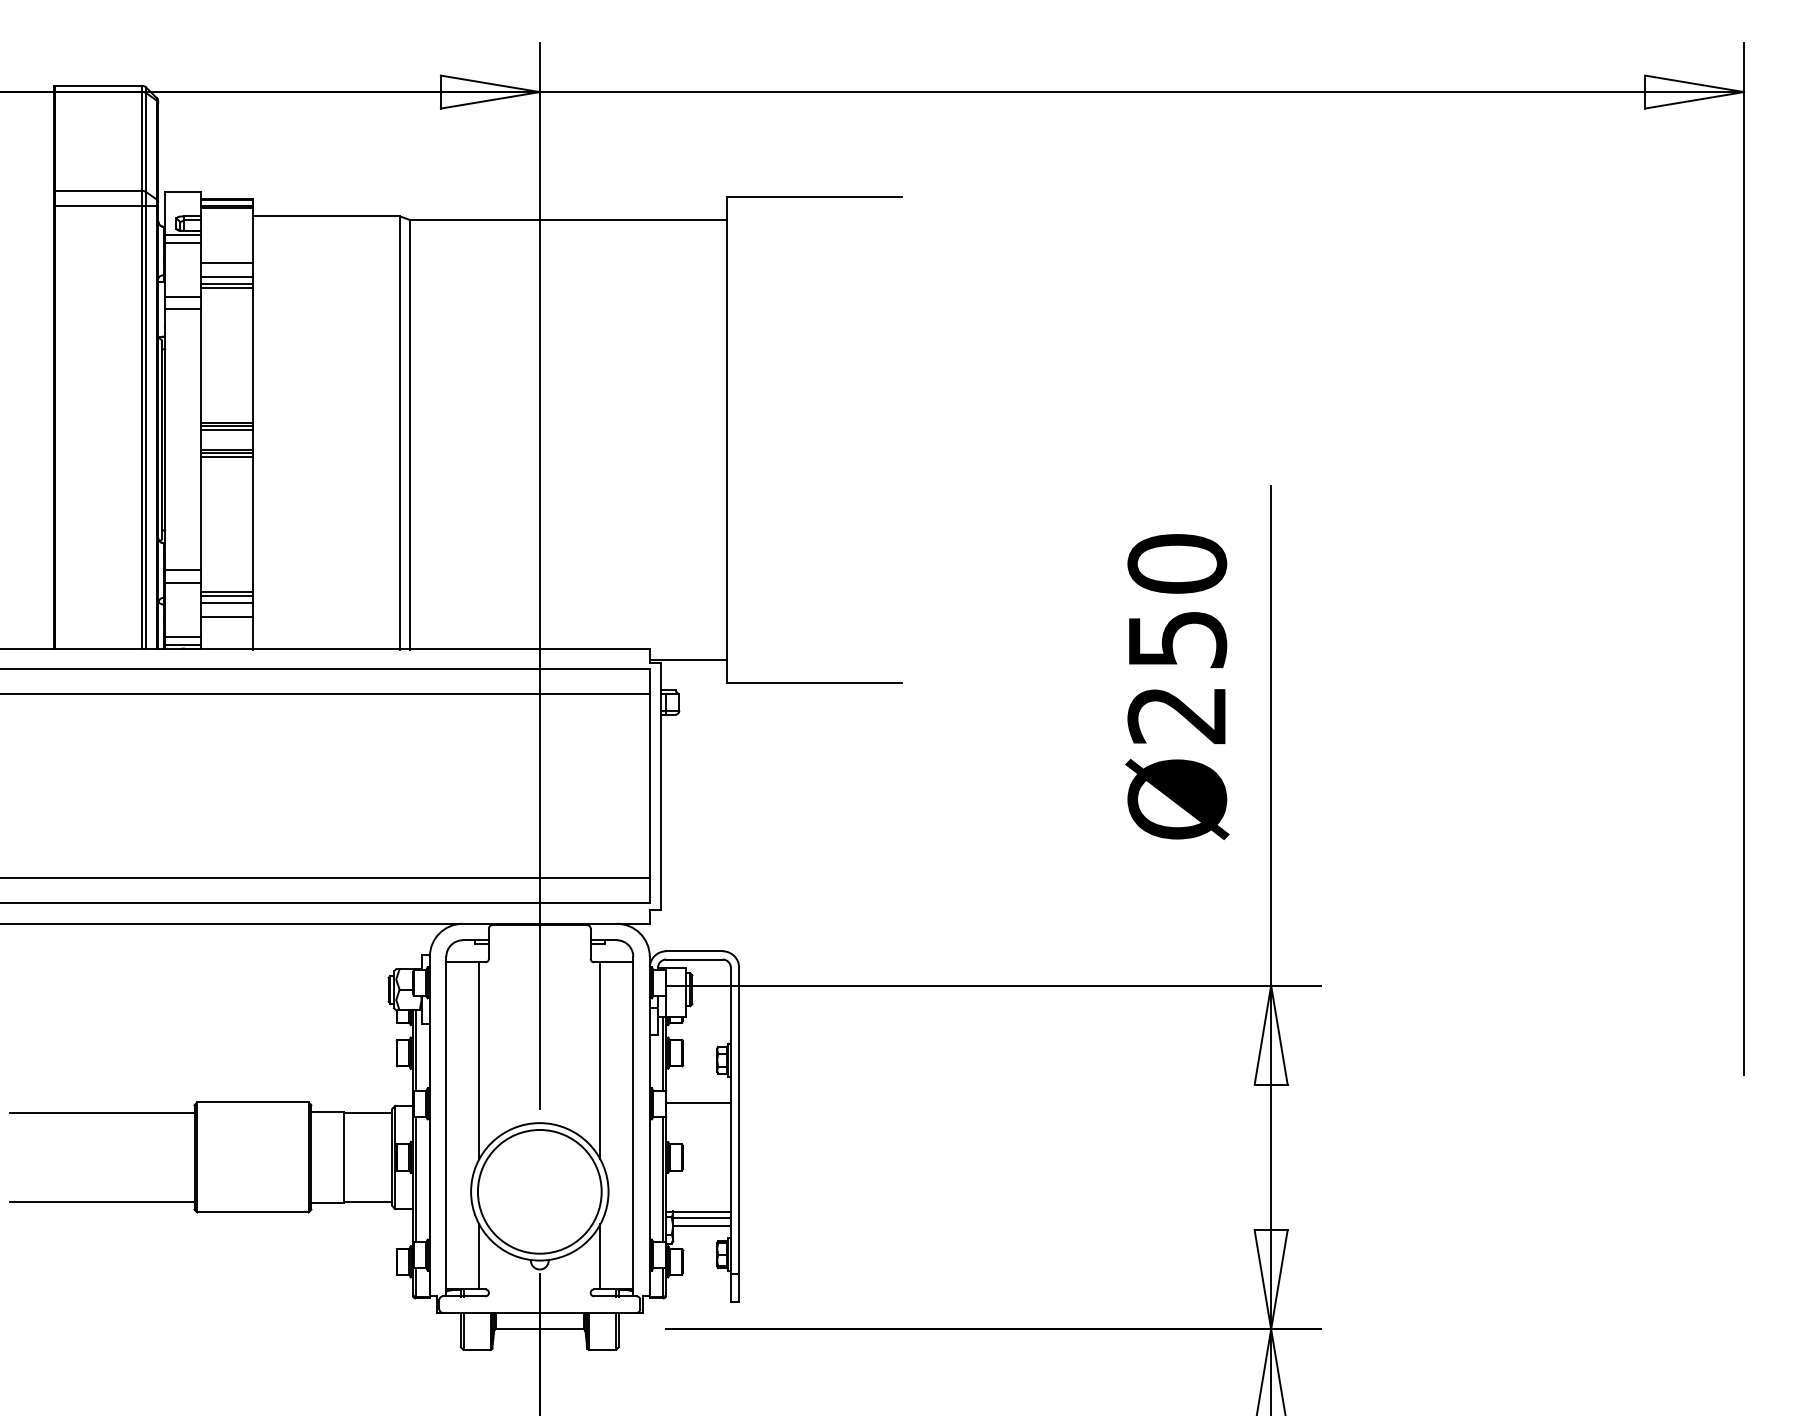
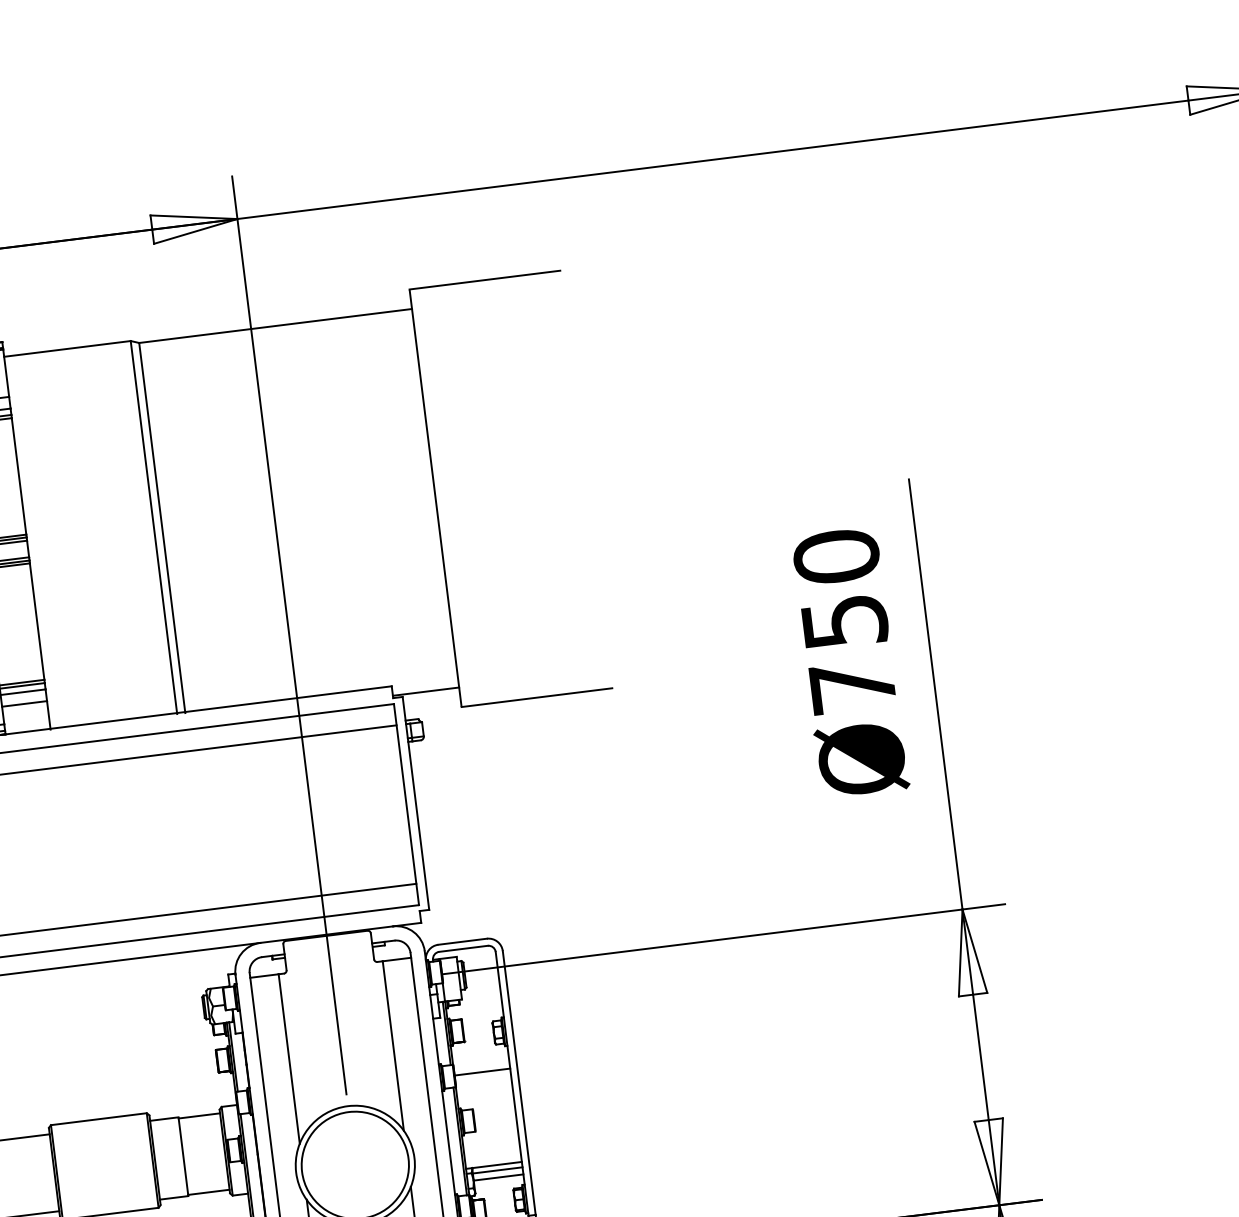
text: (1176, 715) -> (852, 687), Ø250 -> Ø750

